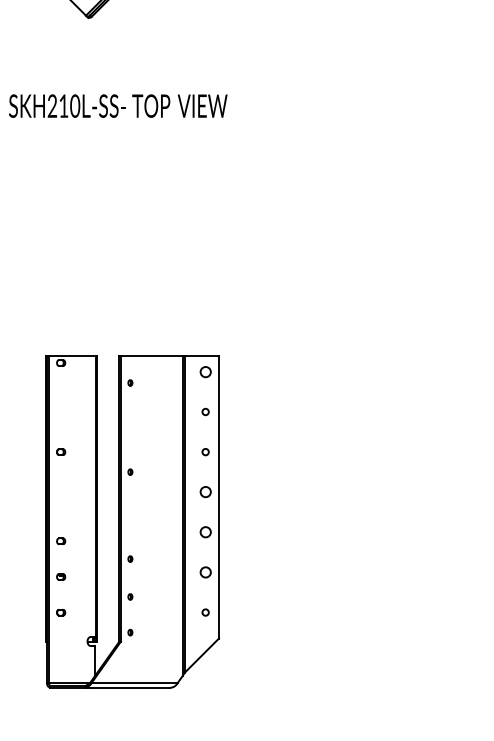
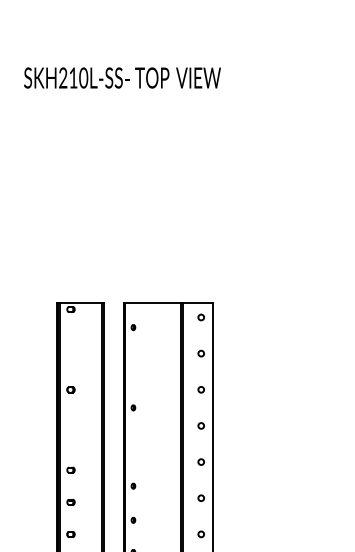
circle: (205, 371) -> (201, 317), size x0.62
circle: (205, 492) -> (201, 426), size x0.62
circle: (205, 532) -> (201, 462), size x0.62
circle: (205, 572) -> (201, 498), size x0.62

